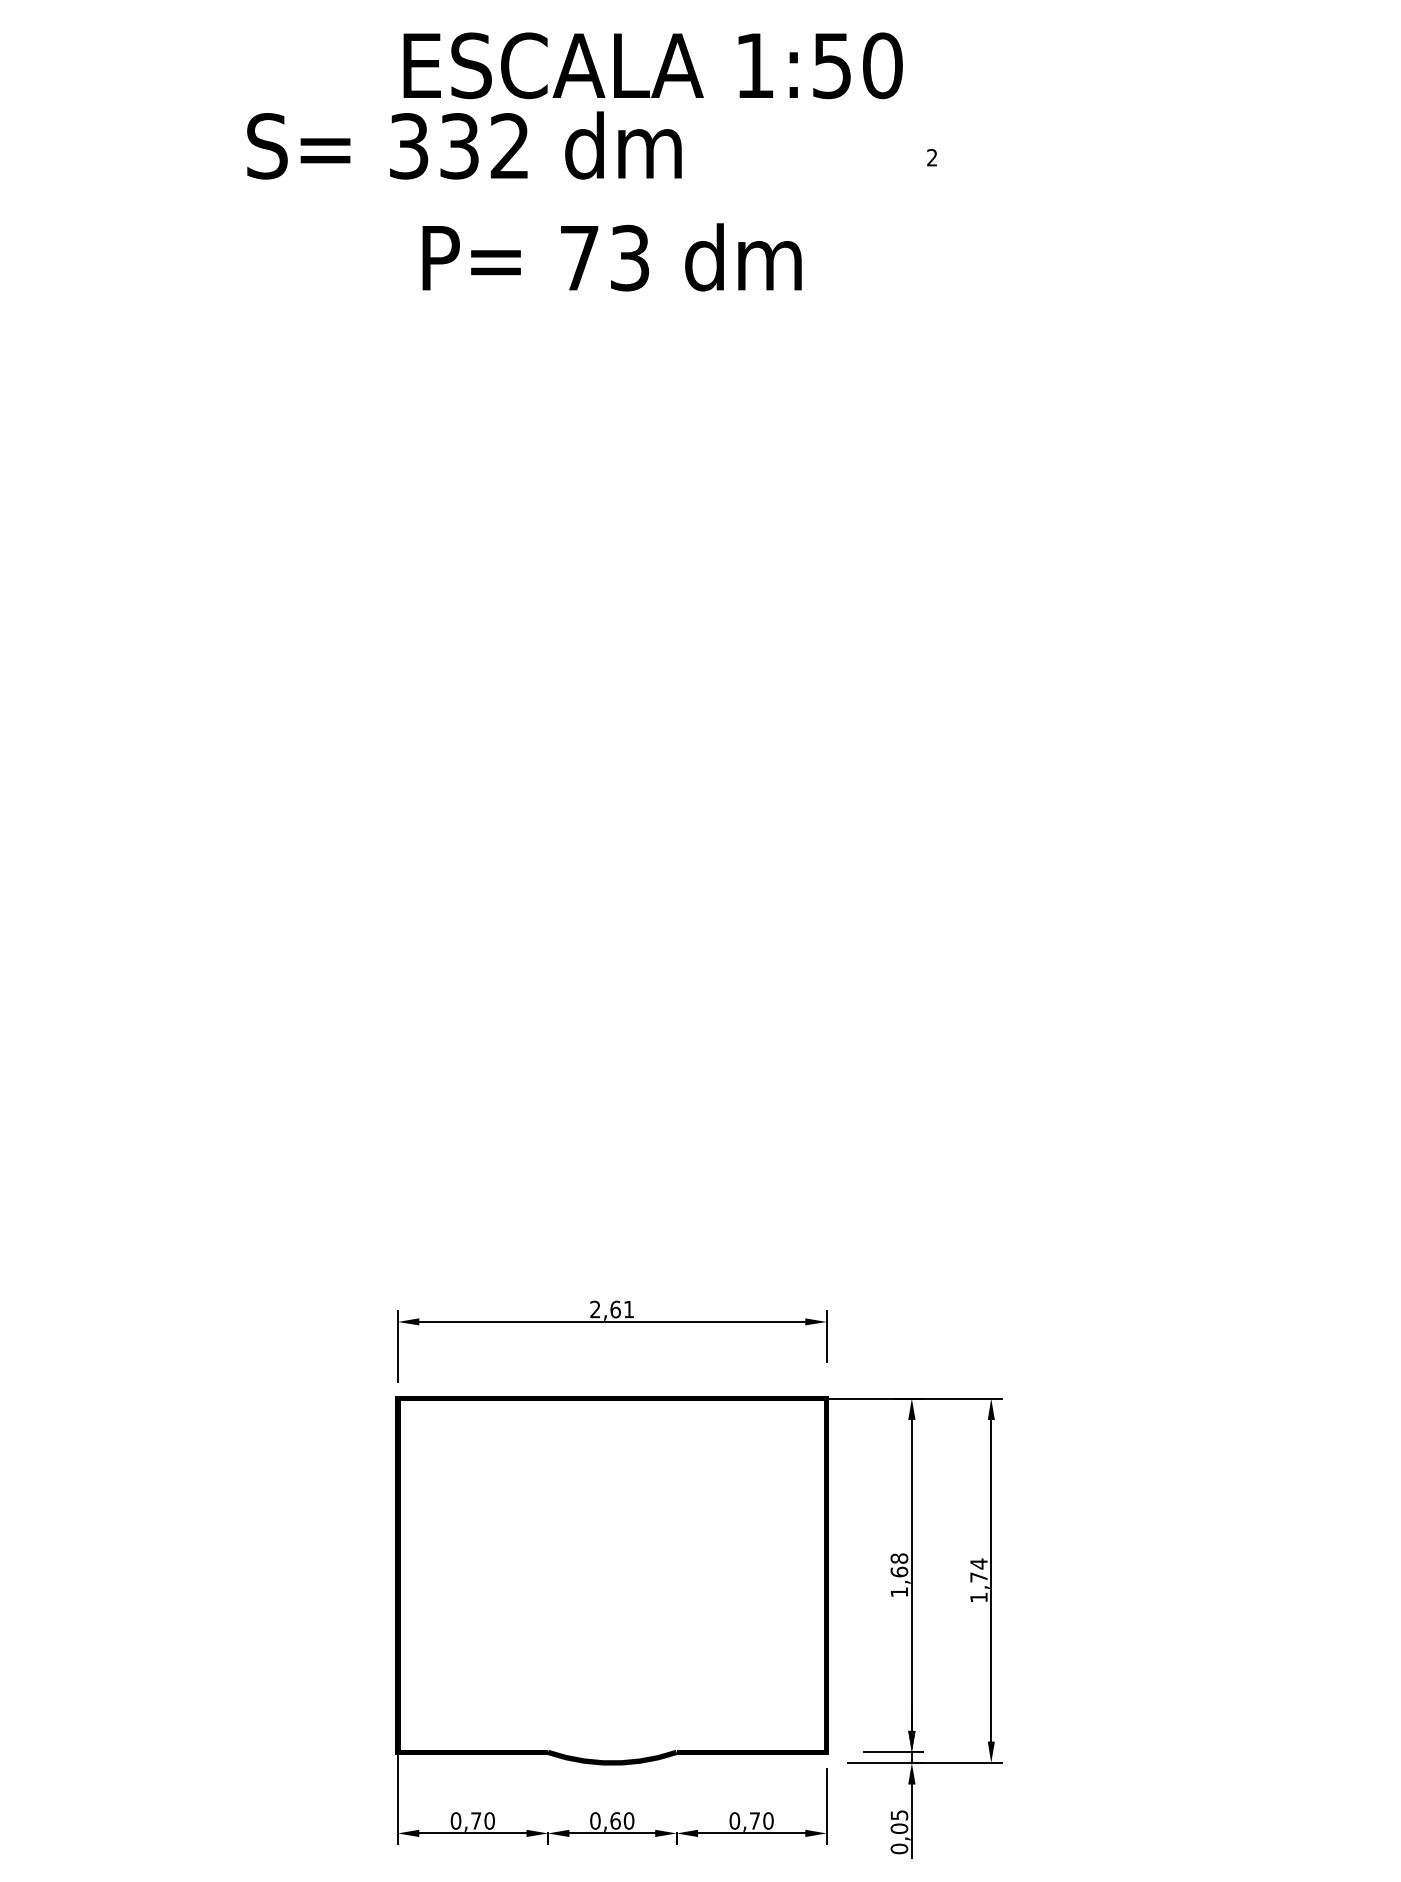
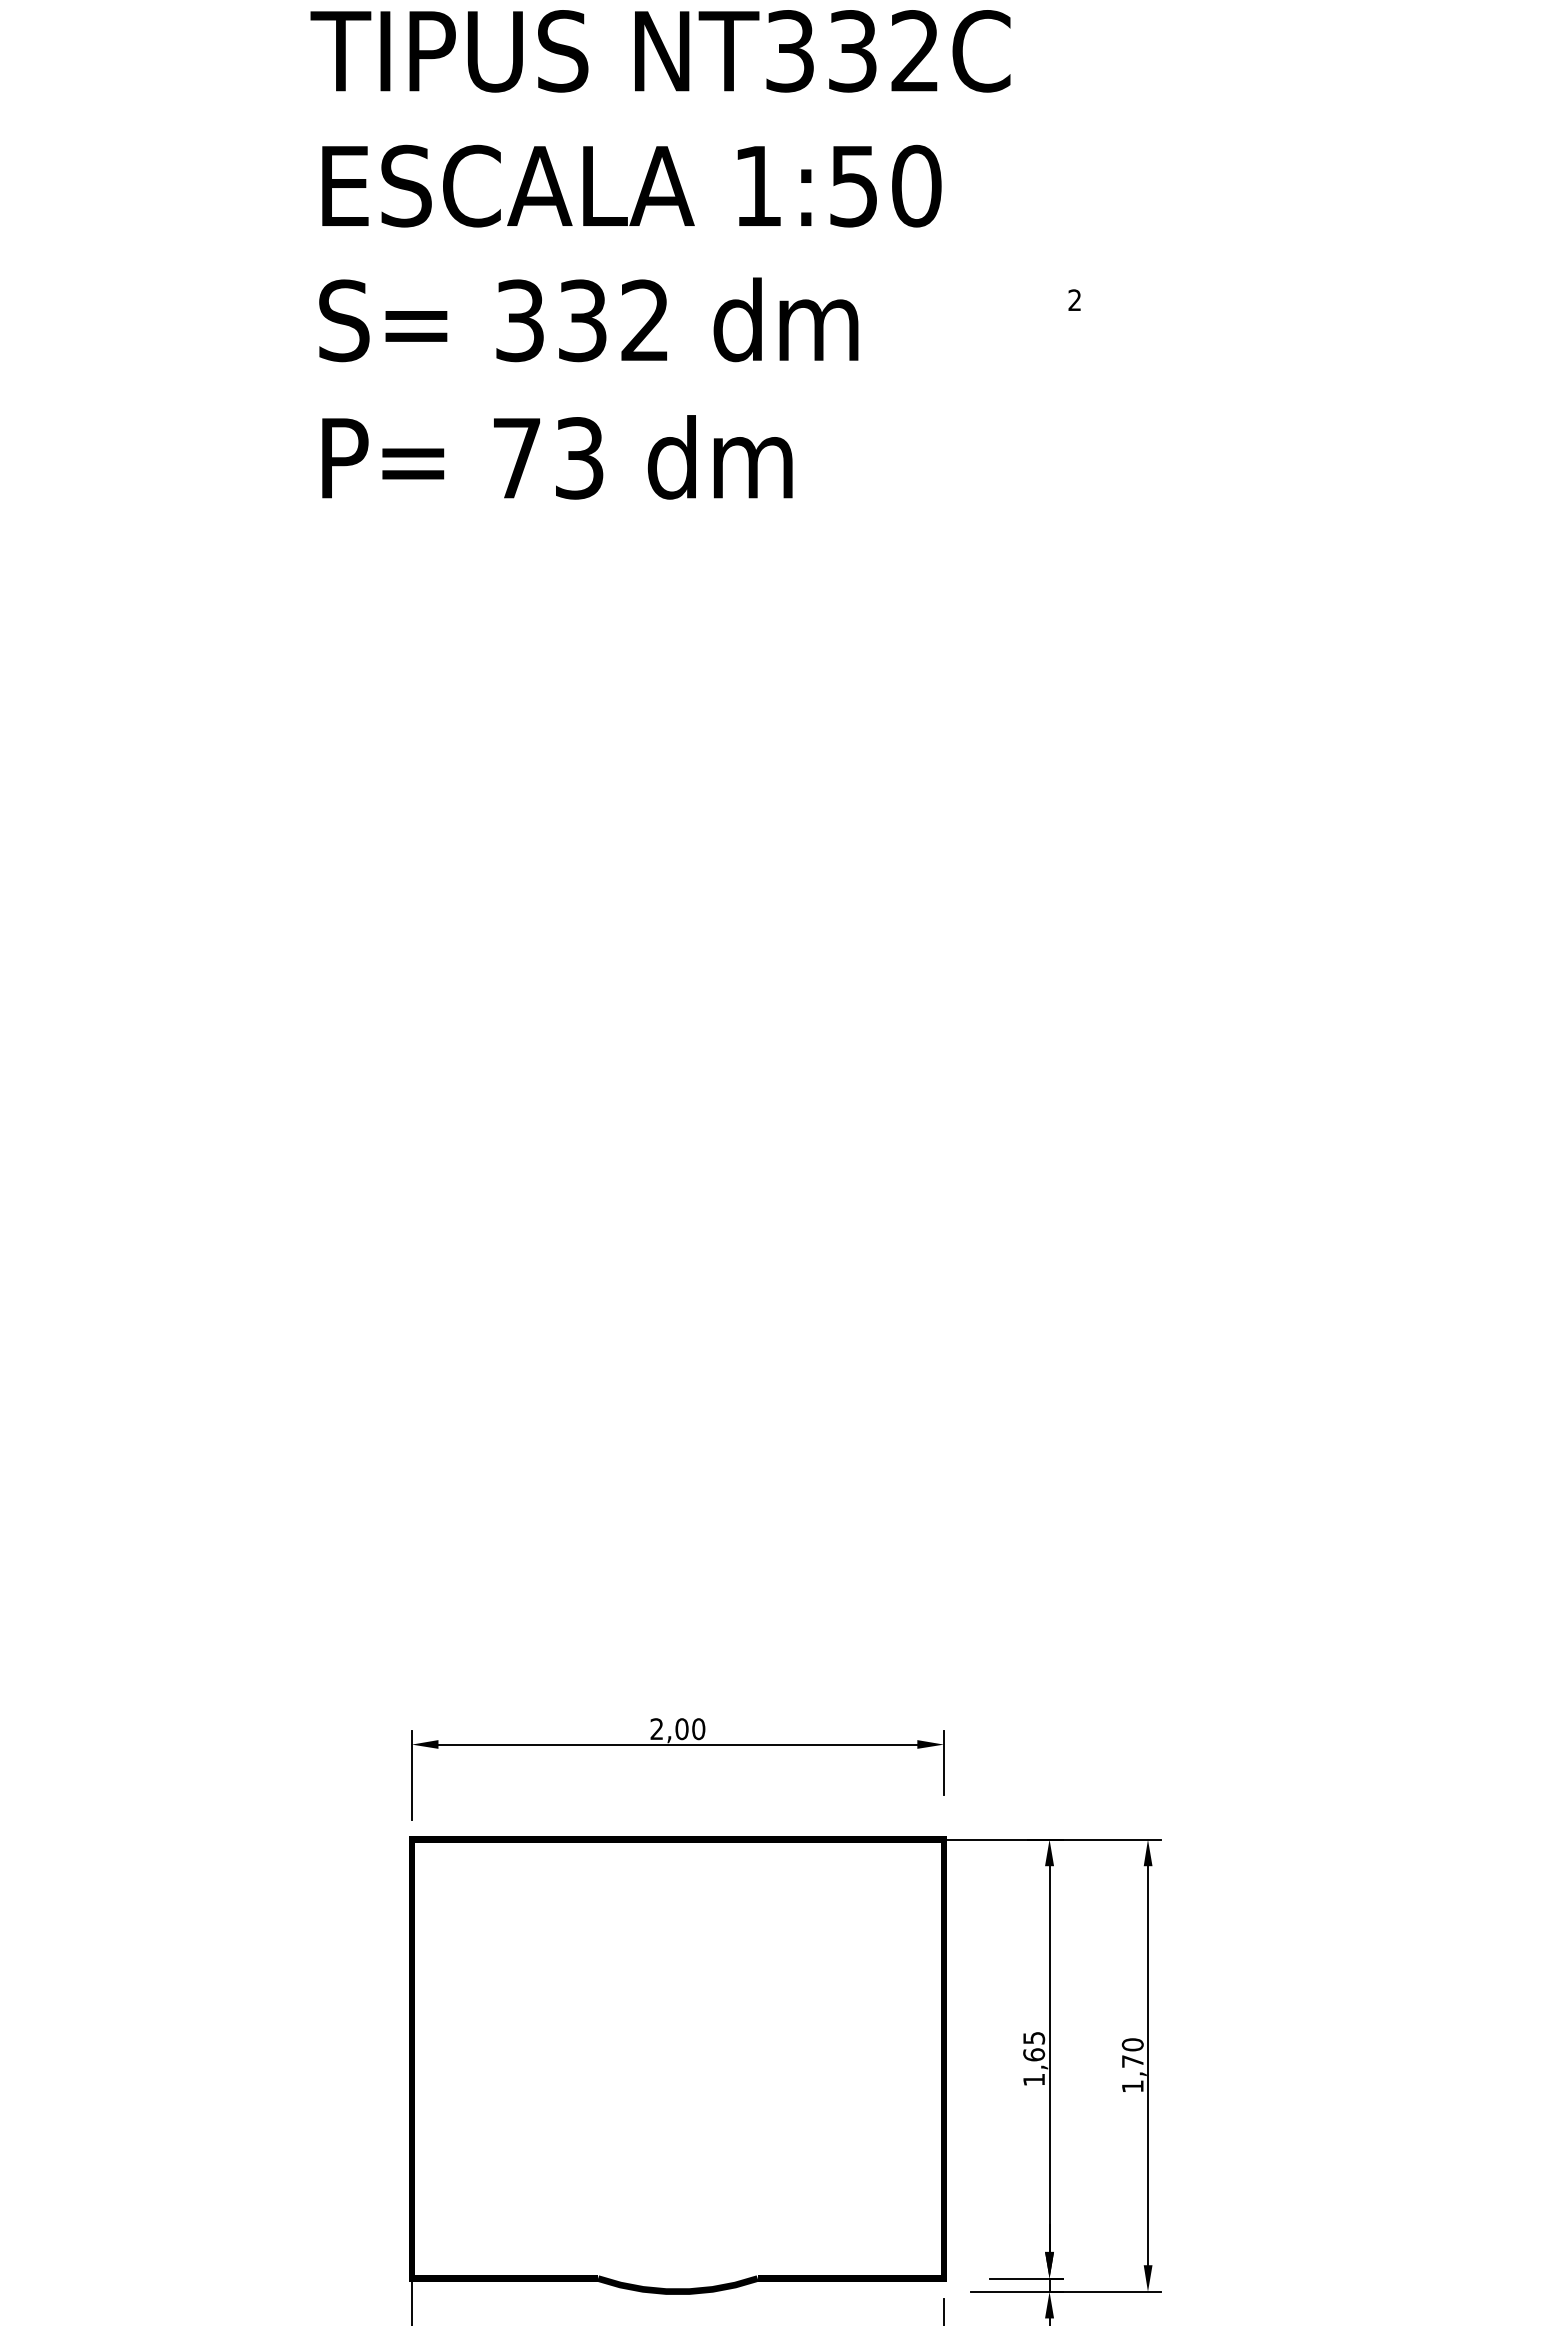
text: (652, 65) -> (631, 185), moved
text: (464, 145) -> (588, 319), moved
text: (611, 257) -> (556, 457), moved
text: (622, 1309) -> (690, 1729), 2,61 -> 2,00
text: (899, 1558) -> (1034, 2038), 1,68 -> 1,65
text: (978, 1563) -> (1132, 2044), 1,74 -> 1,70

